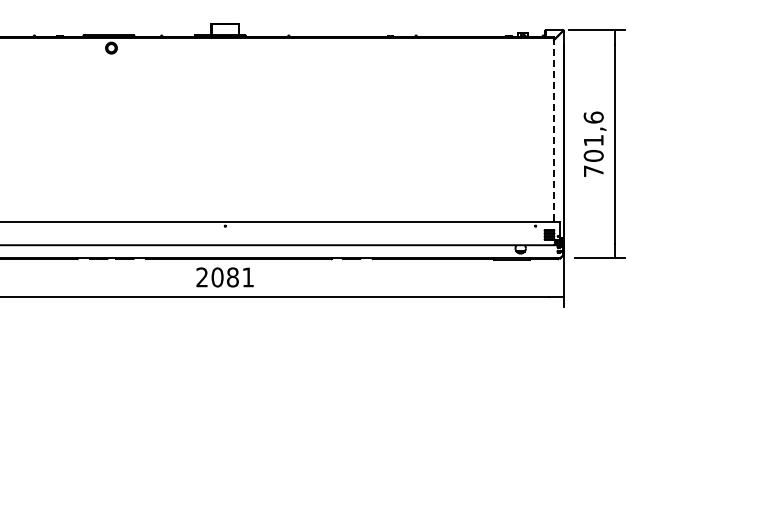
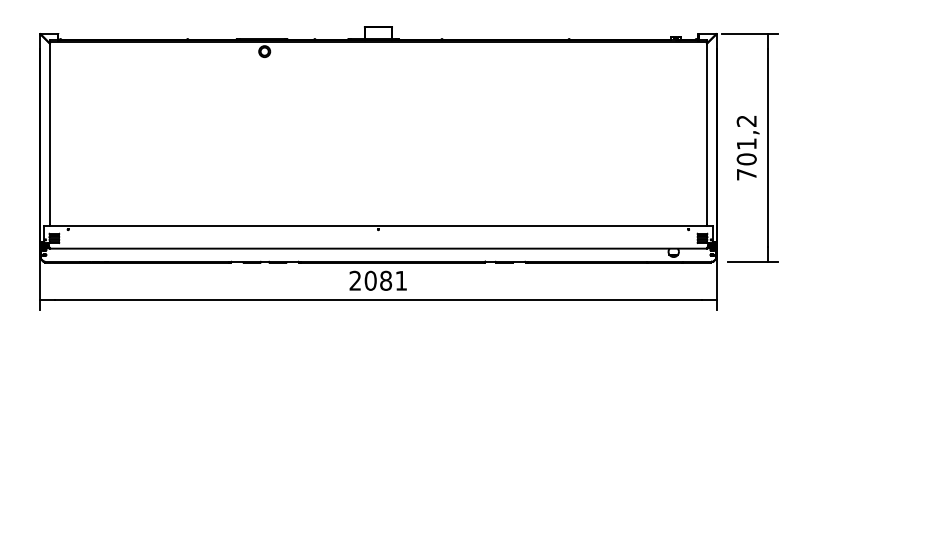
text: (593, 117) -> (746, 120), 701,6 -> 701,2
line: (553, 130) -> (706, 133), dashed -> solid

